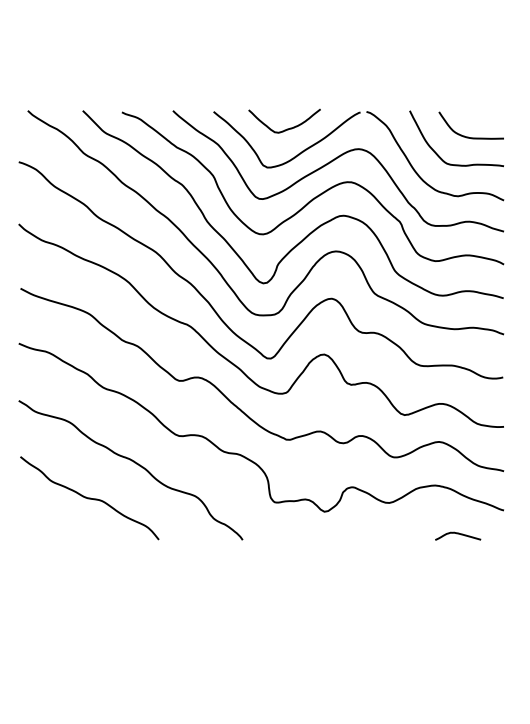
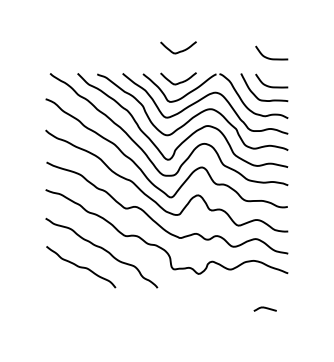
curve: (288, 64) -> (180, 50), added
curve: (466, 78) -> (269, 57), added
curve: (456, 534) -> (264, 308), moved

